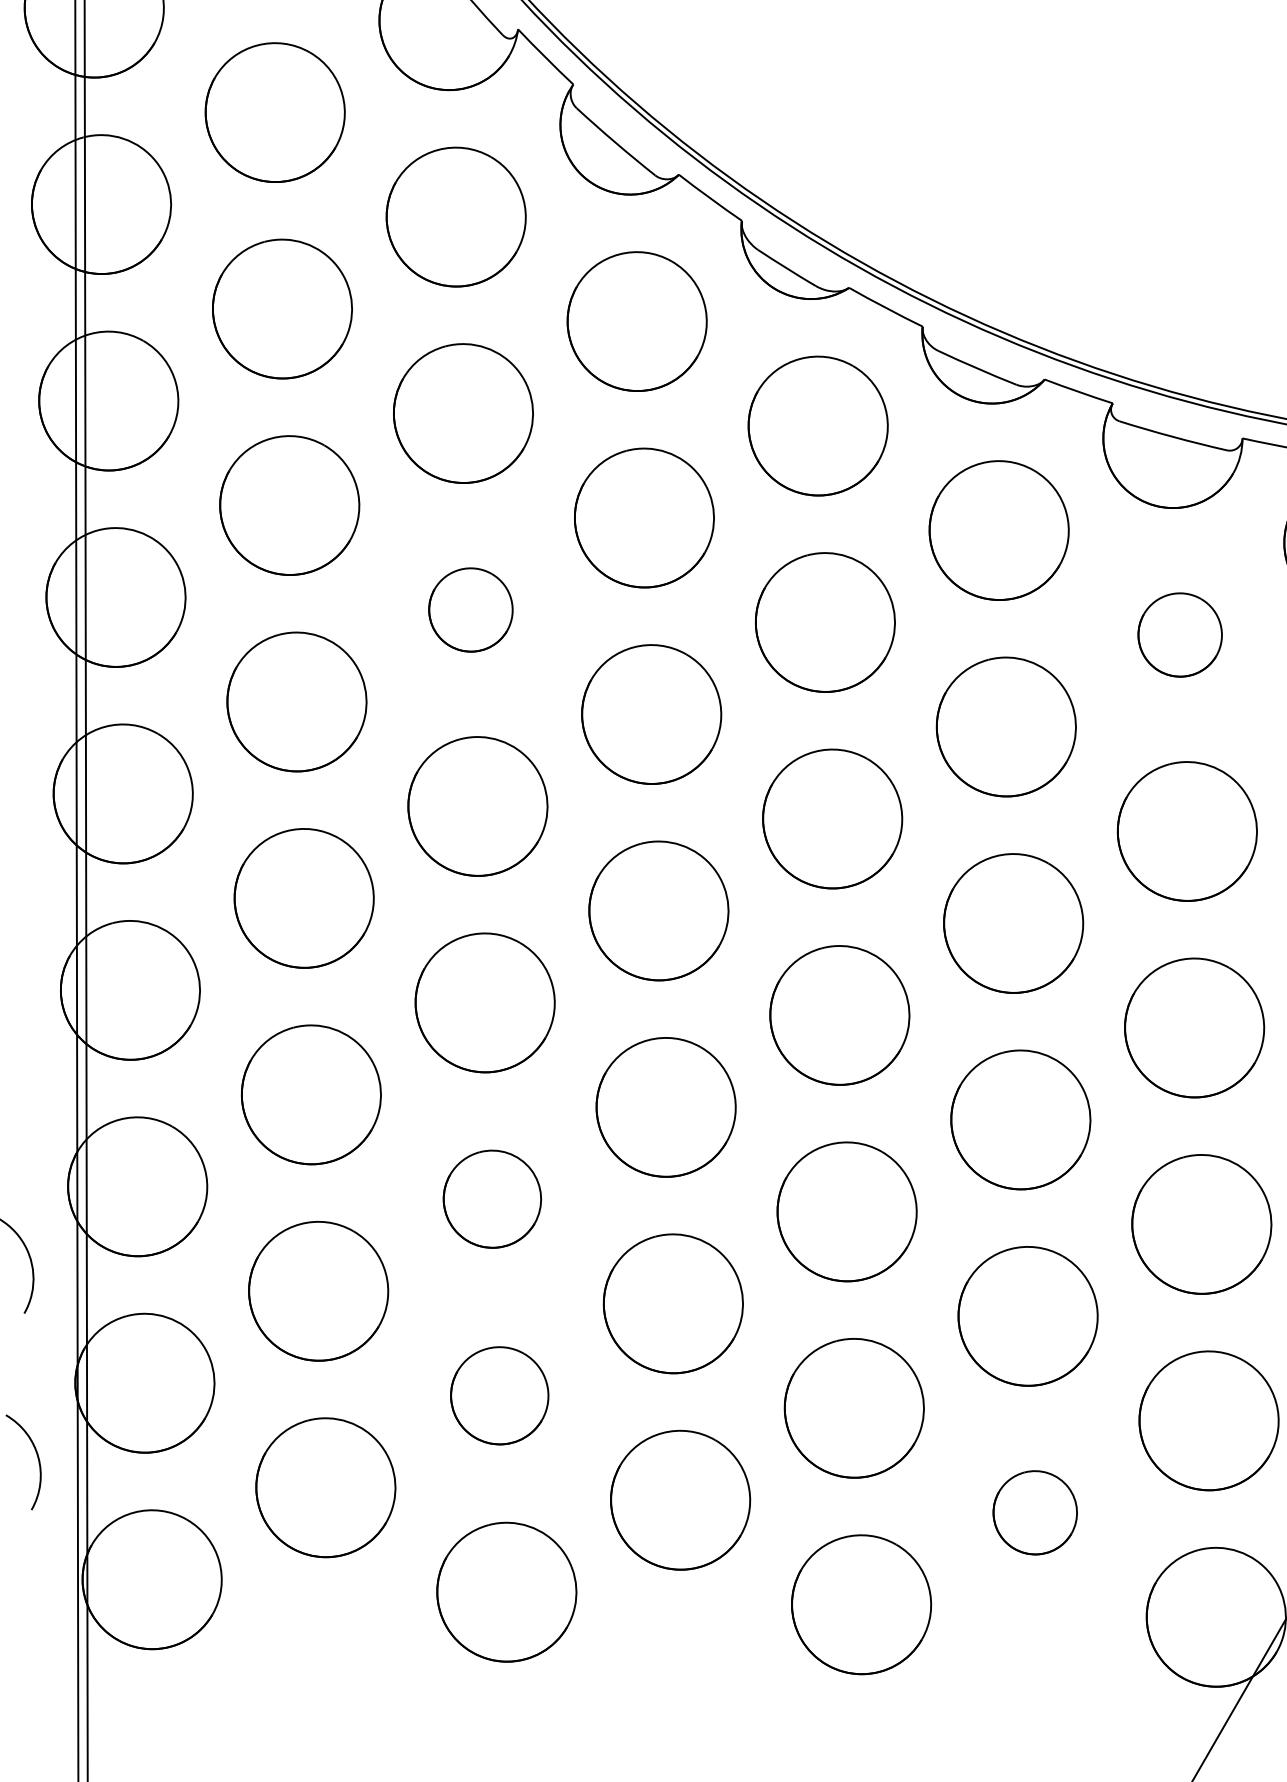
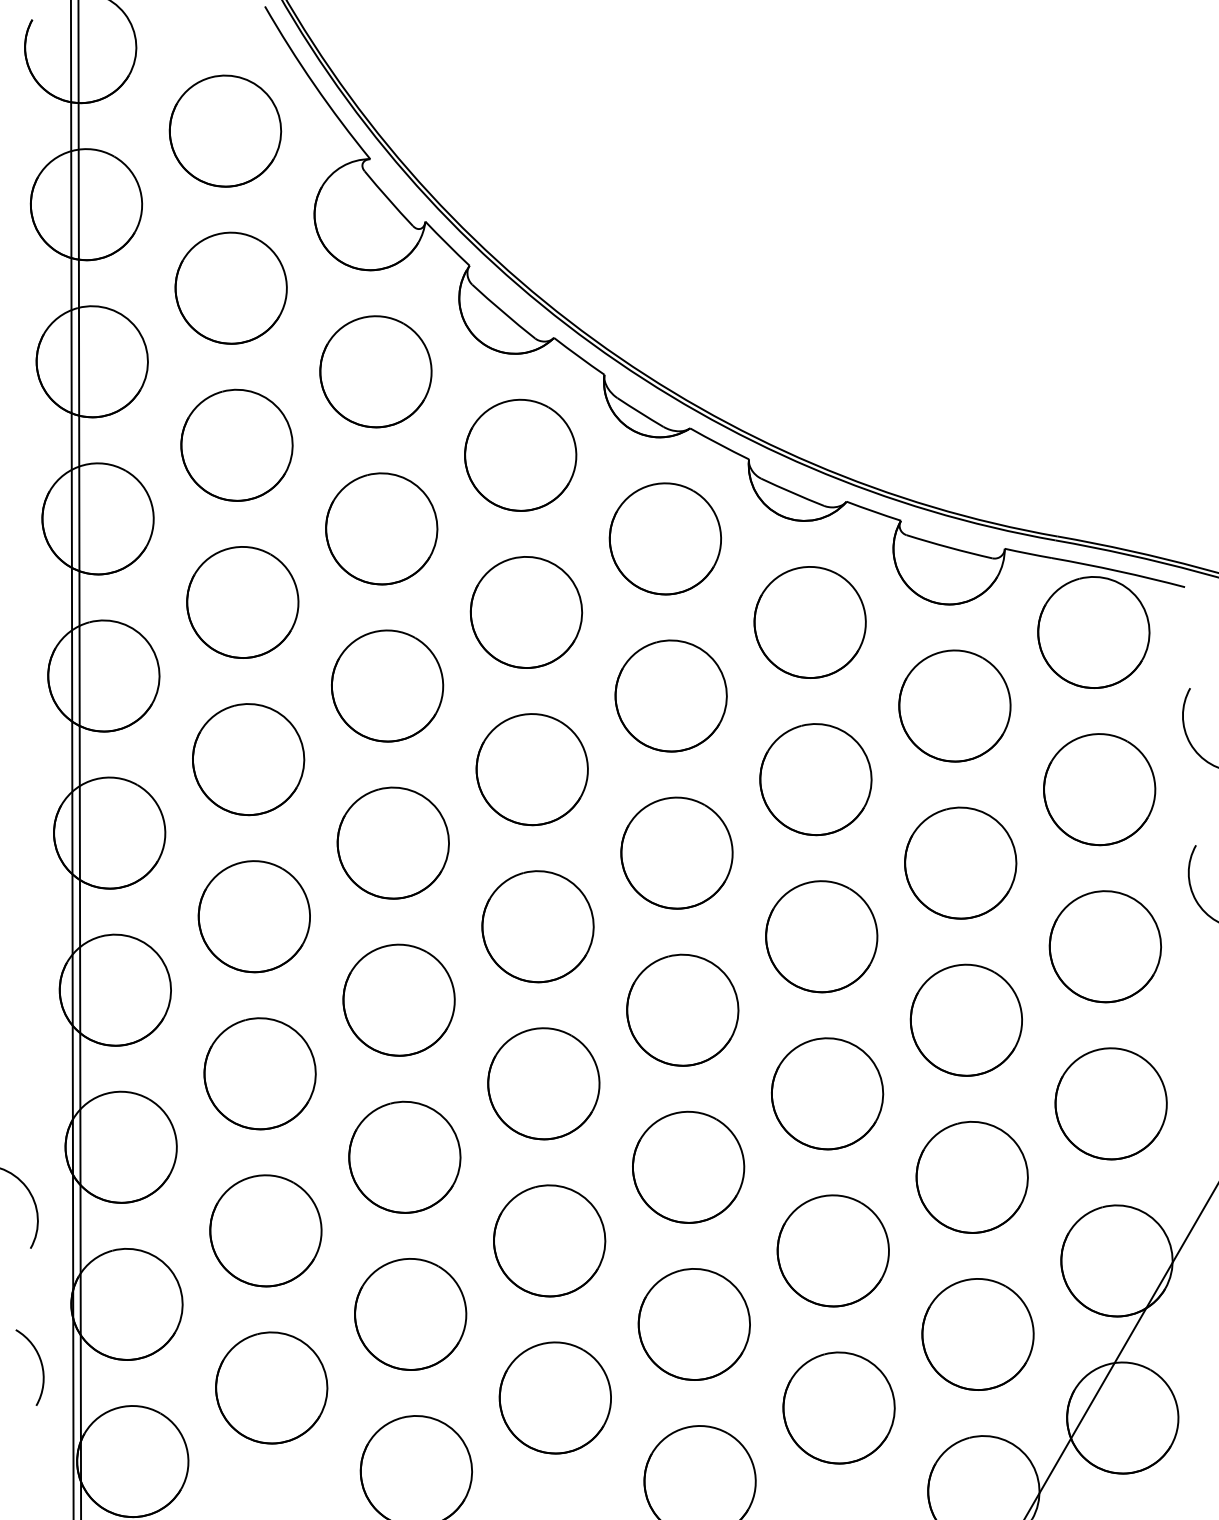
part: (470, 609) -> (387, 685), size x1.67
part: (1179, 634) -> (954, 705), size x1.67
part: (491, 1198) -> (404, 1156), size x1.43
part: (499, 1395) -> (410, 1314), size x1.43
part: (1034, 1512) -> (838, 1407), size x1.67

